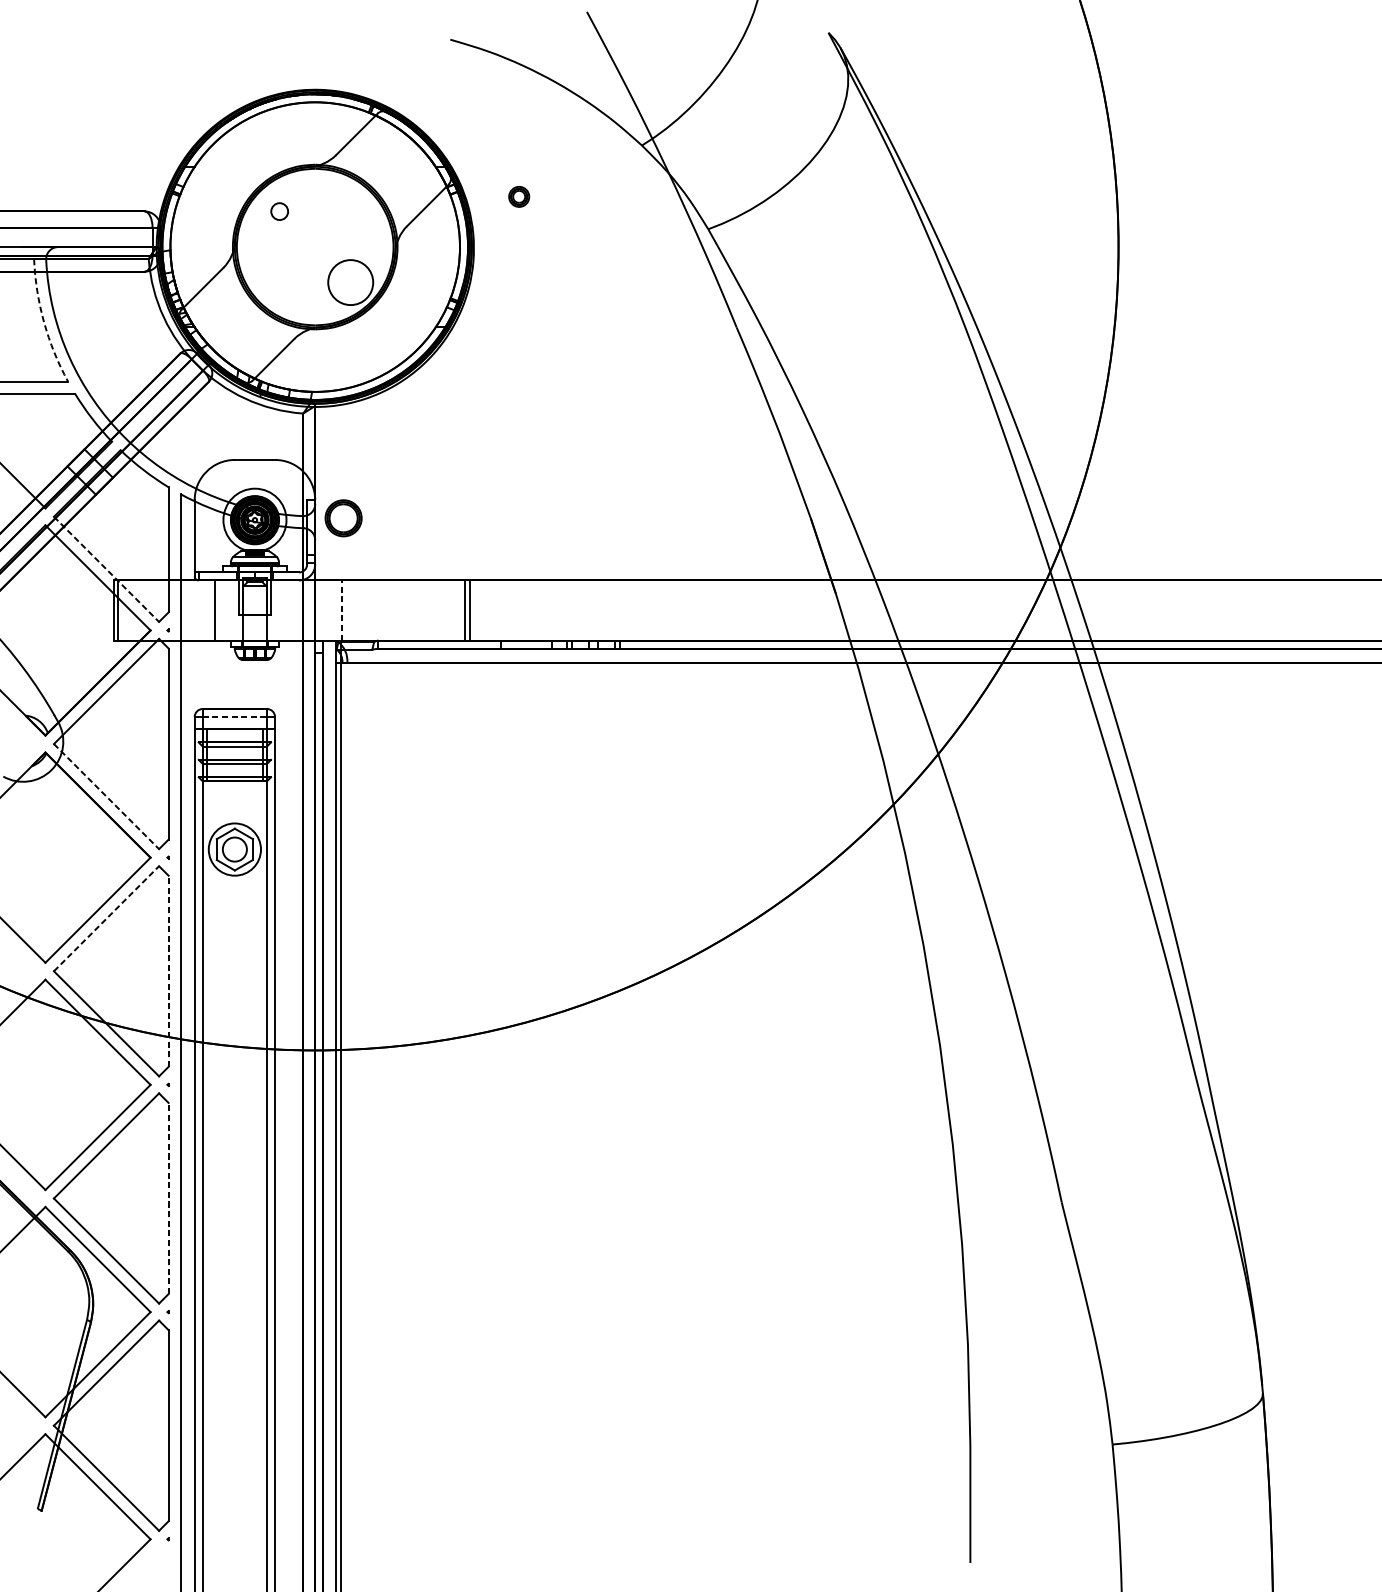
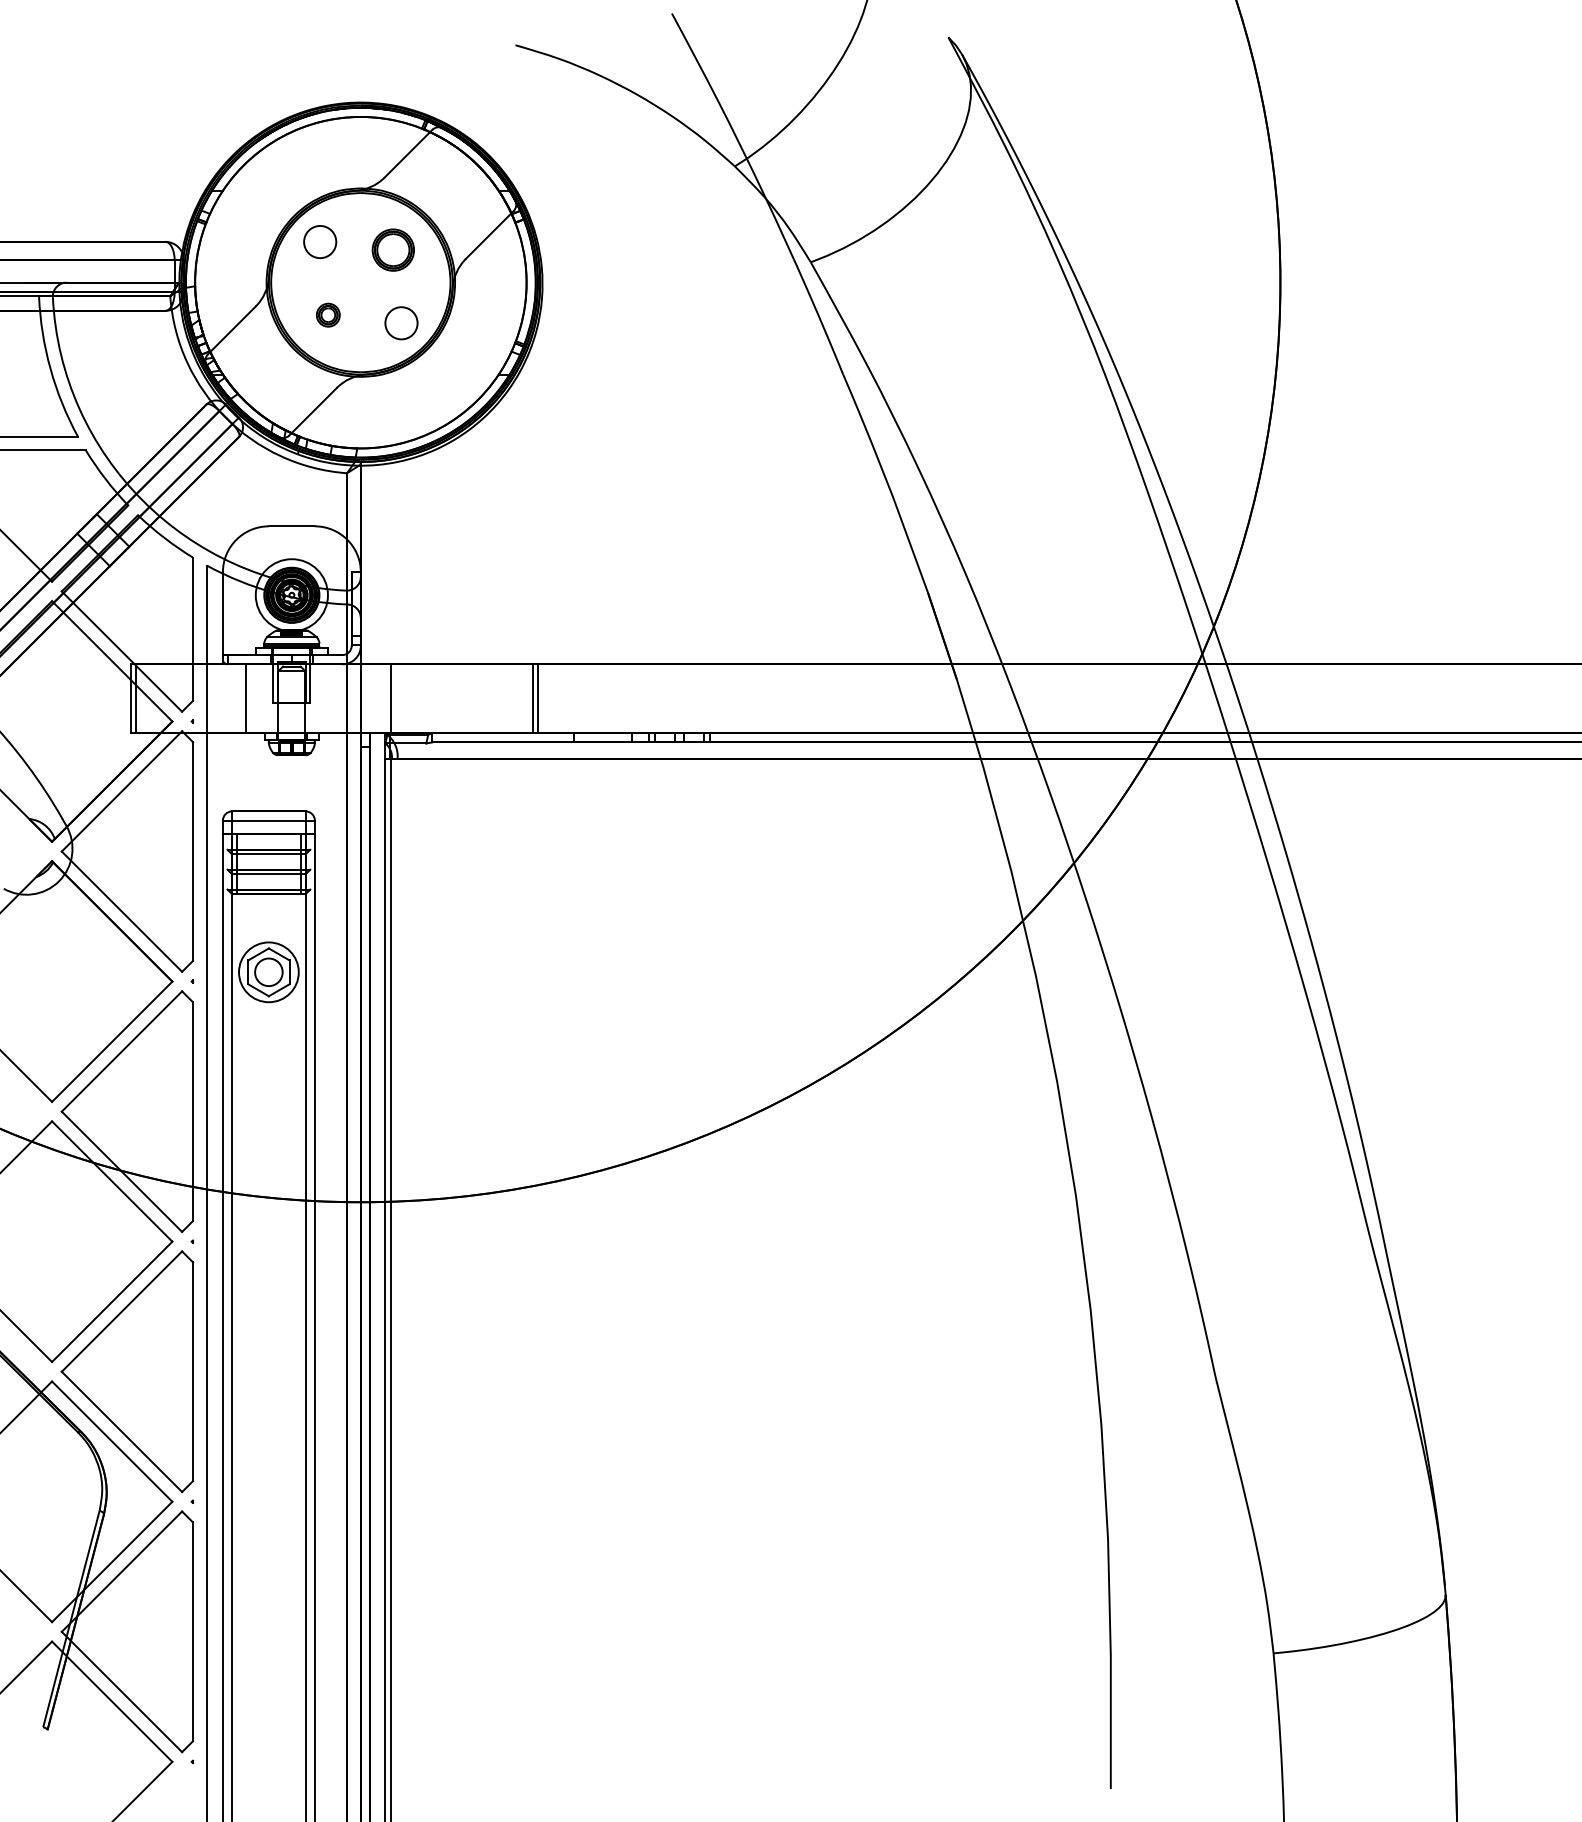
part: (519, 196) -> (328, 314), moved
circle: (279, 211) -> (320, 241), size x1.67
circle: (350, 282) -> (401, 323), size x0.62
arc: (44, 322) -> (50, 368), dashed -> solid
part: (342, 517) -> (392, 249), moved
line: (106, 569) -> (122, 651), dashed -> solid
line: (341, 610) -> (391, 698), dashed -> solid
line: (234, 716) -> (268, 820), dashed -> solid
line: (106, 797) -> (122, 912), dashed -> solid
line: (106, 918) -> (122, 1051), dashed -> solid
line: (169, 971) -> (193, 1111), dashed -> solid
line: (169, 1198) -> (193, 1371), dashed -> solid

